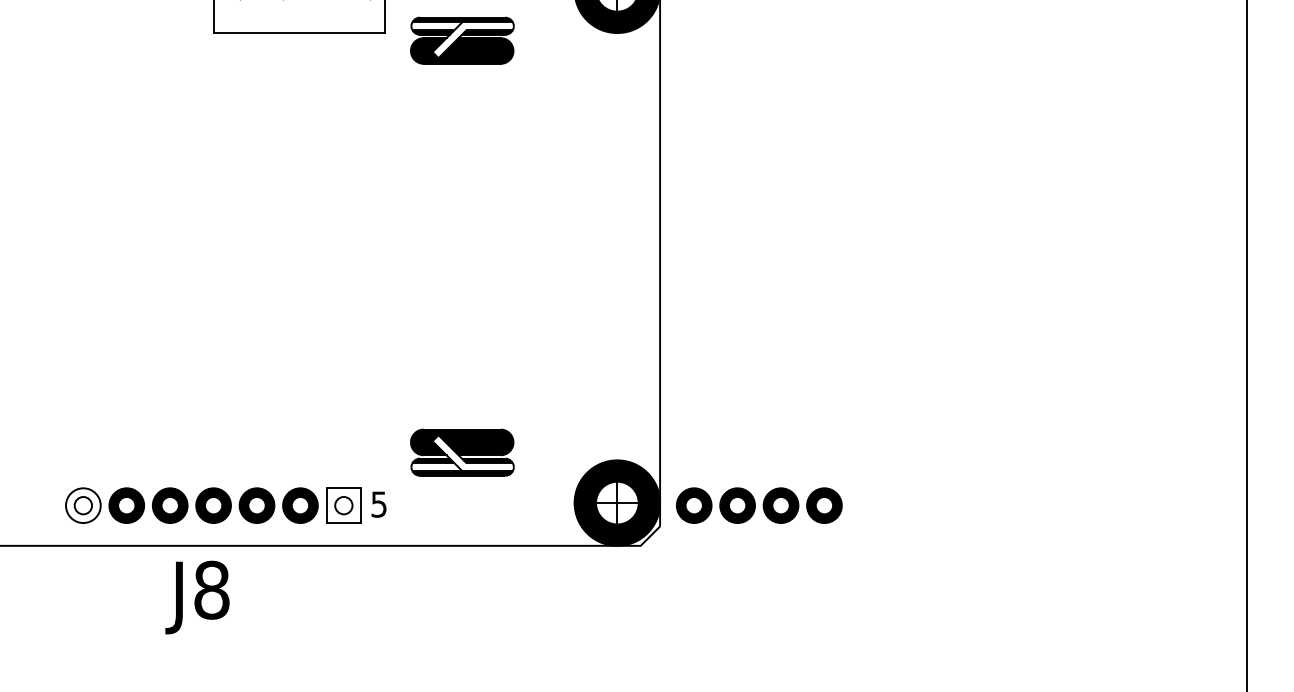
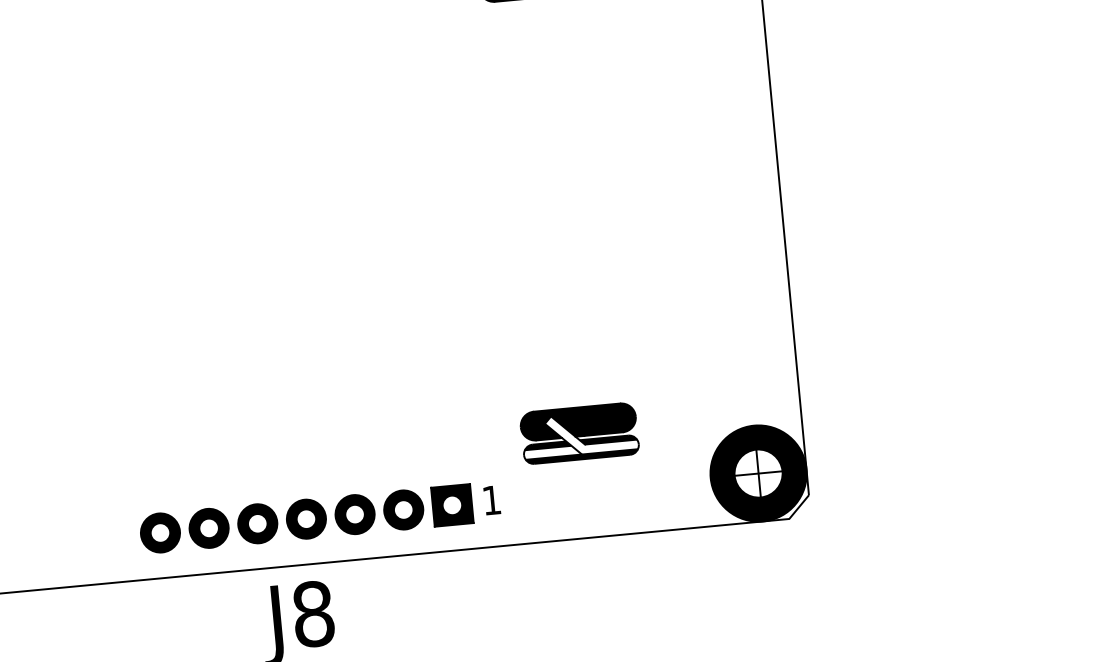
text: (378, 504) -> (491, 500), 5 -> 1
fill: (83, 505) -> (160, 532), added
fill: (343, 505) -> (451, 505), added
part: (759, 505) -> (918, 461), removed

